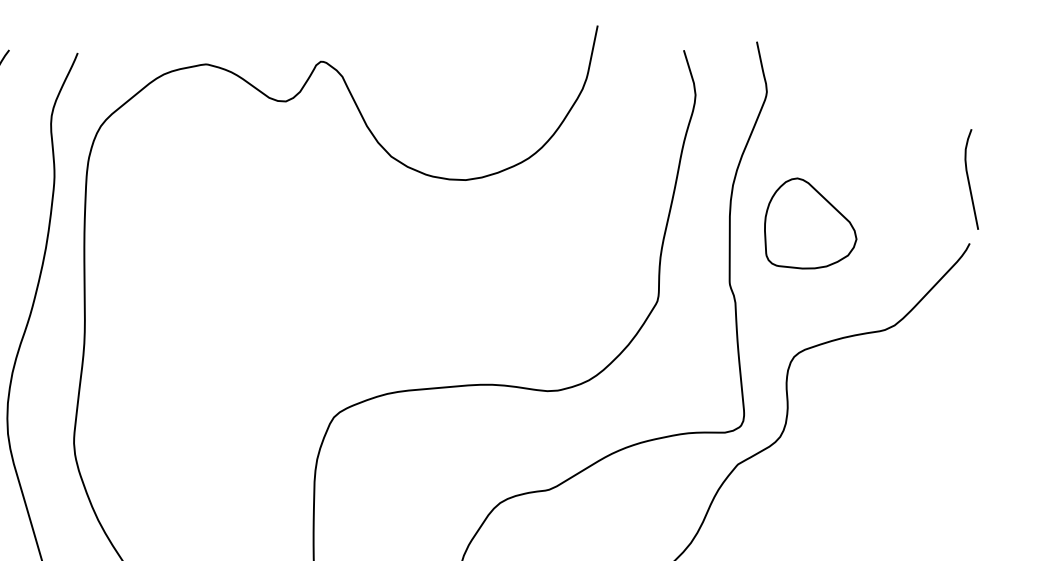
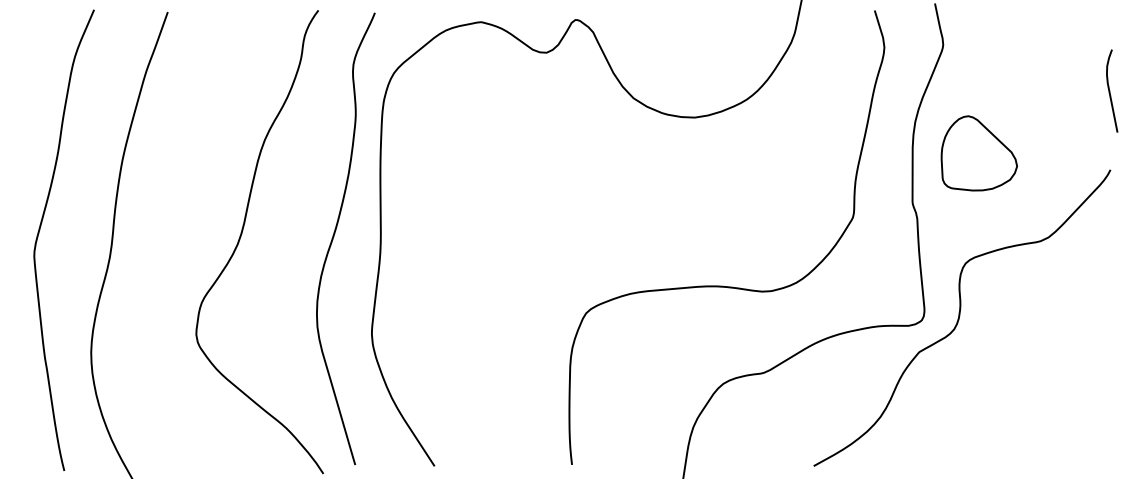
curve: (969, 178) -> (1110, 90), moved

